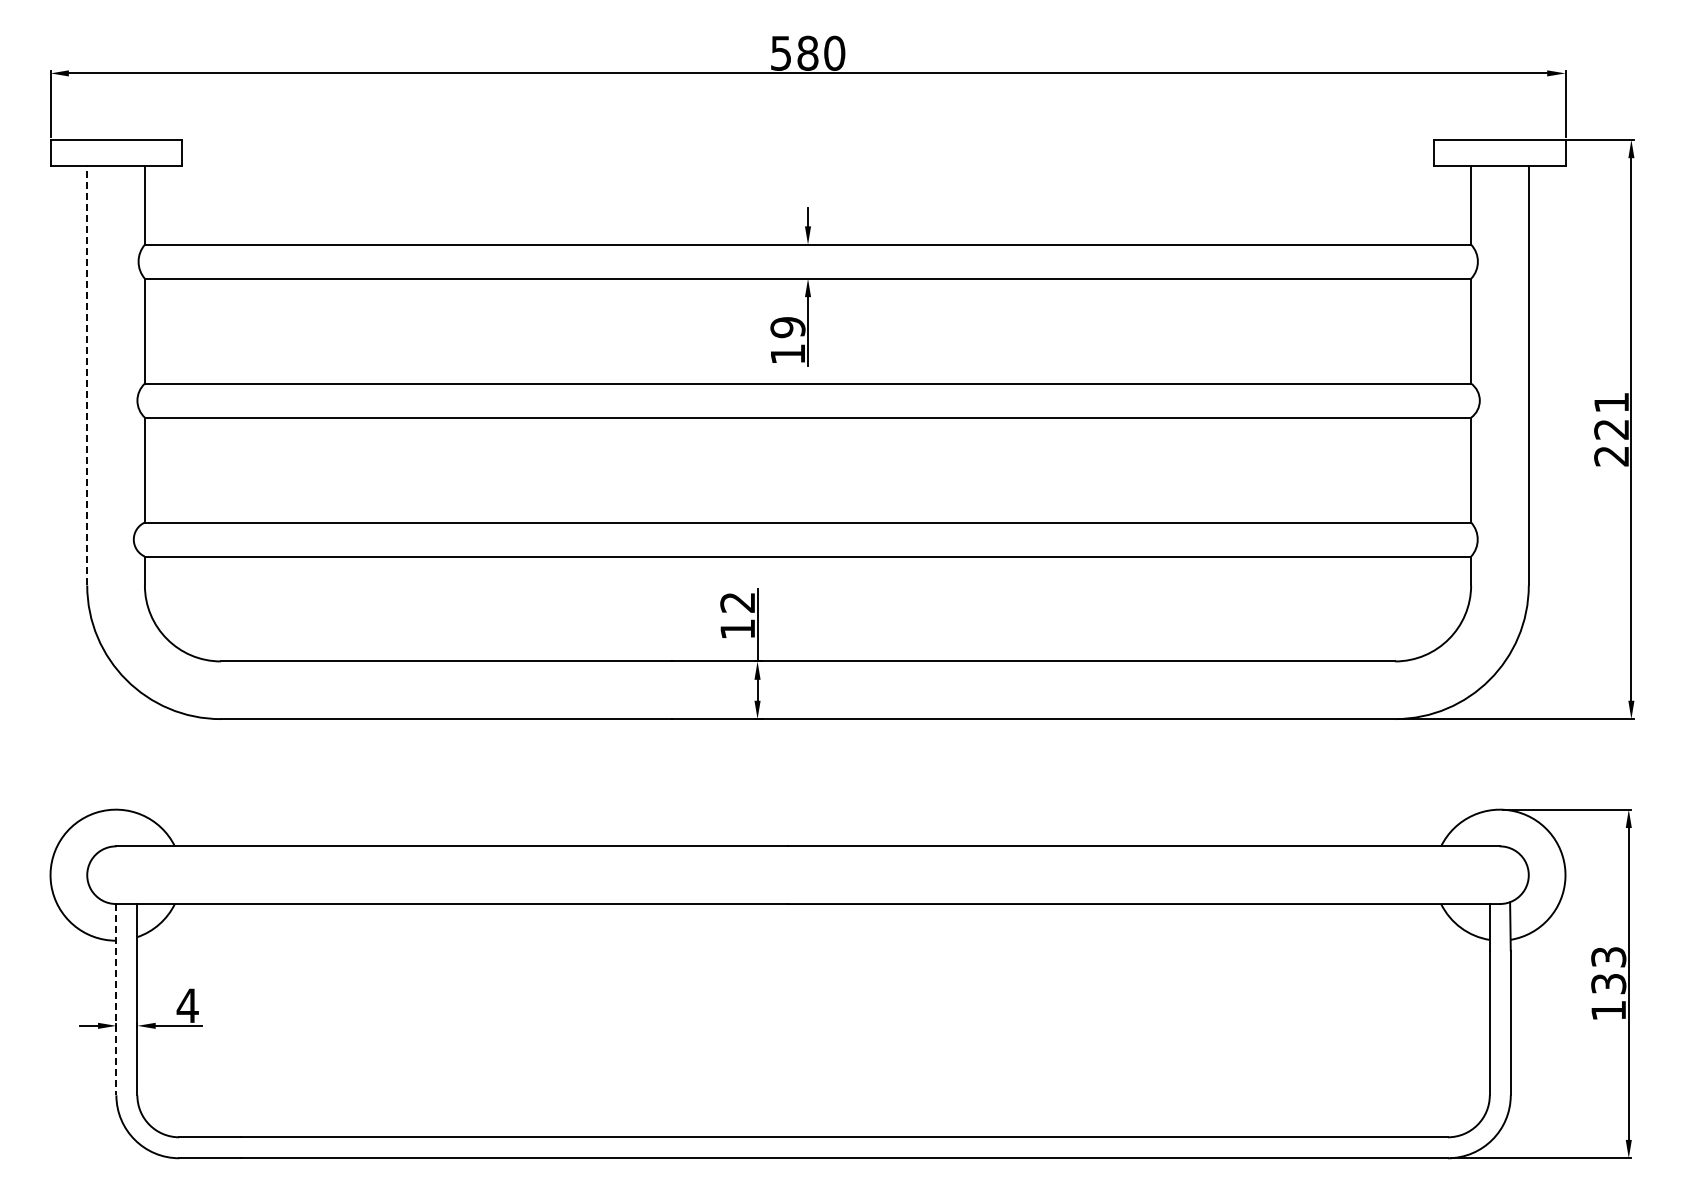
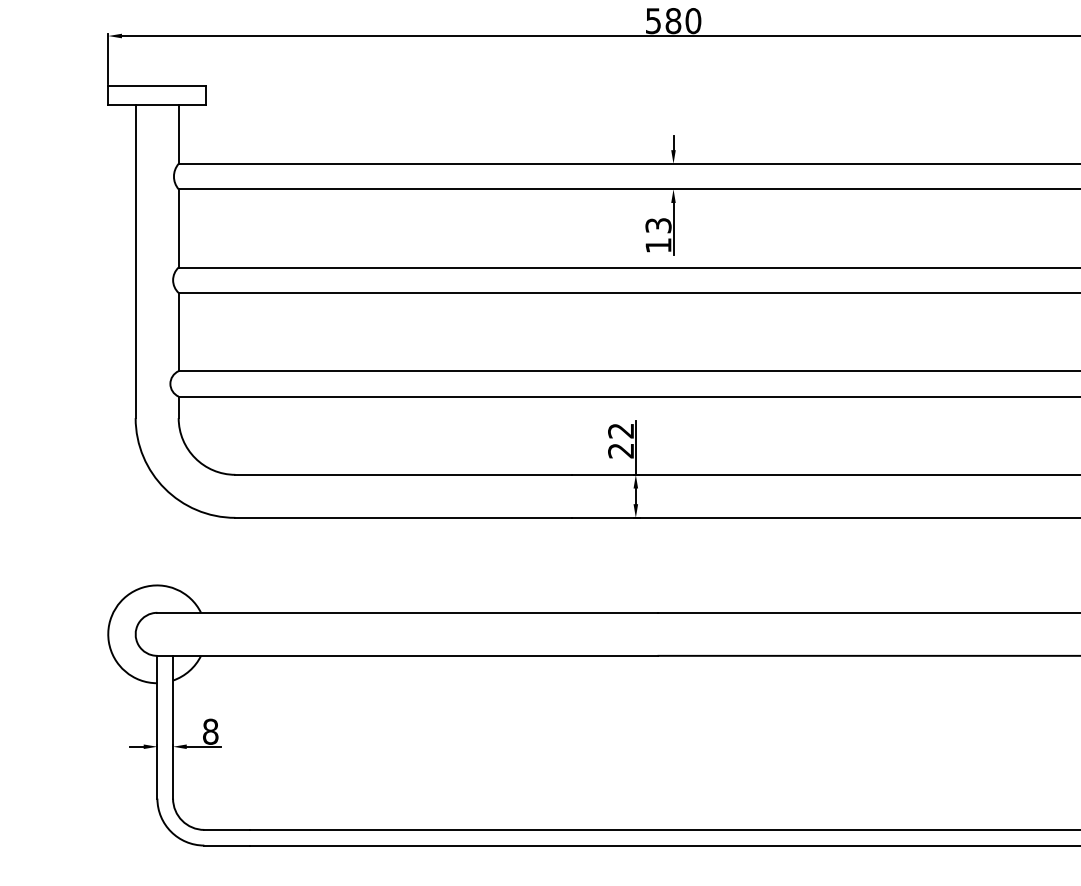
text: (787, 327) -> (658, 225), 19 -> 13
line: (87, 375) -> (135, 261), dashed -> solid
text: (737, 629) -> (620, 450), 12 -> 22
line: (116, 999) -> (157, 727), dashed -> solid
text: (187, 1005) -> (210, 731), 4 -> 8

